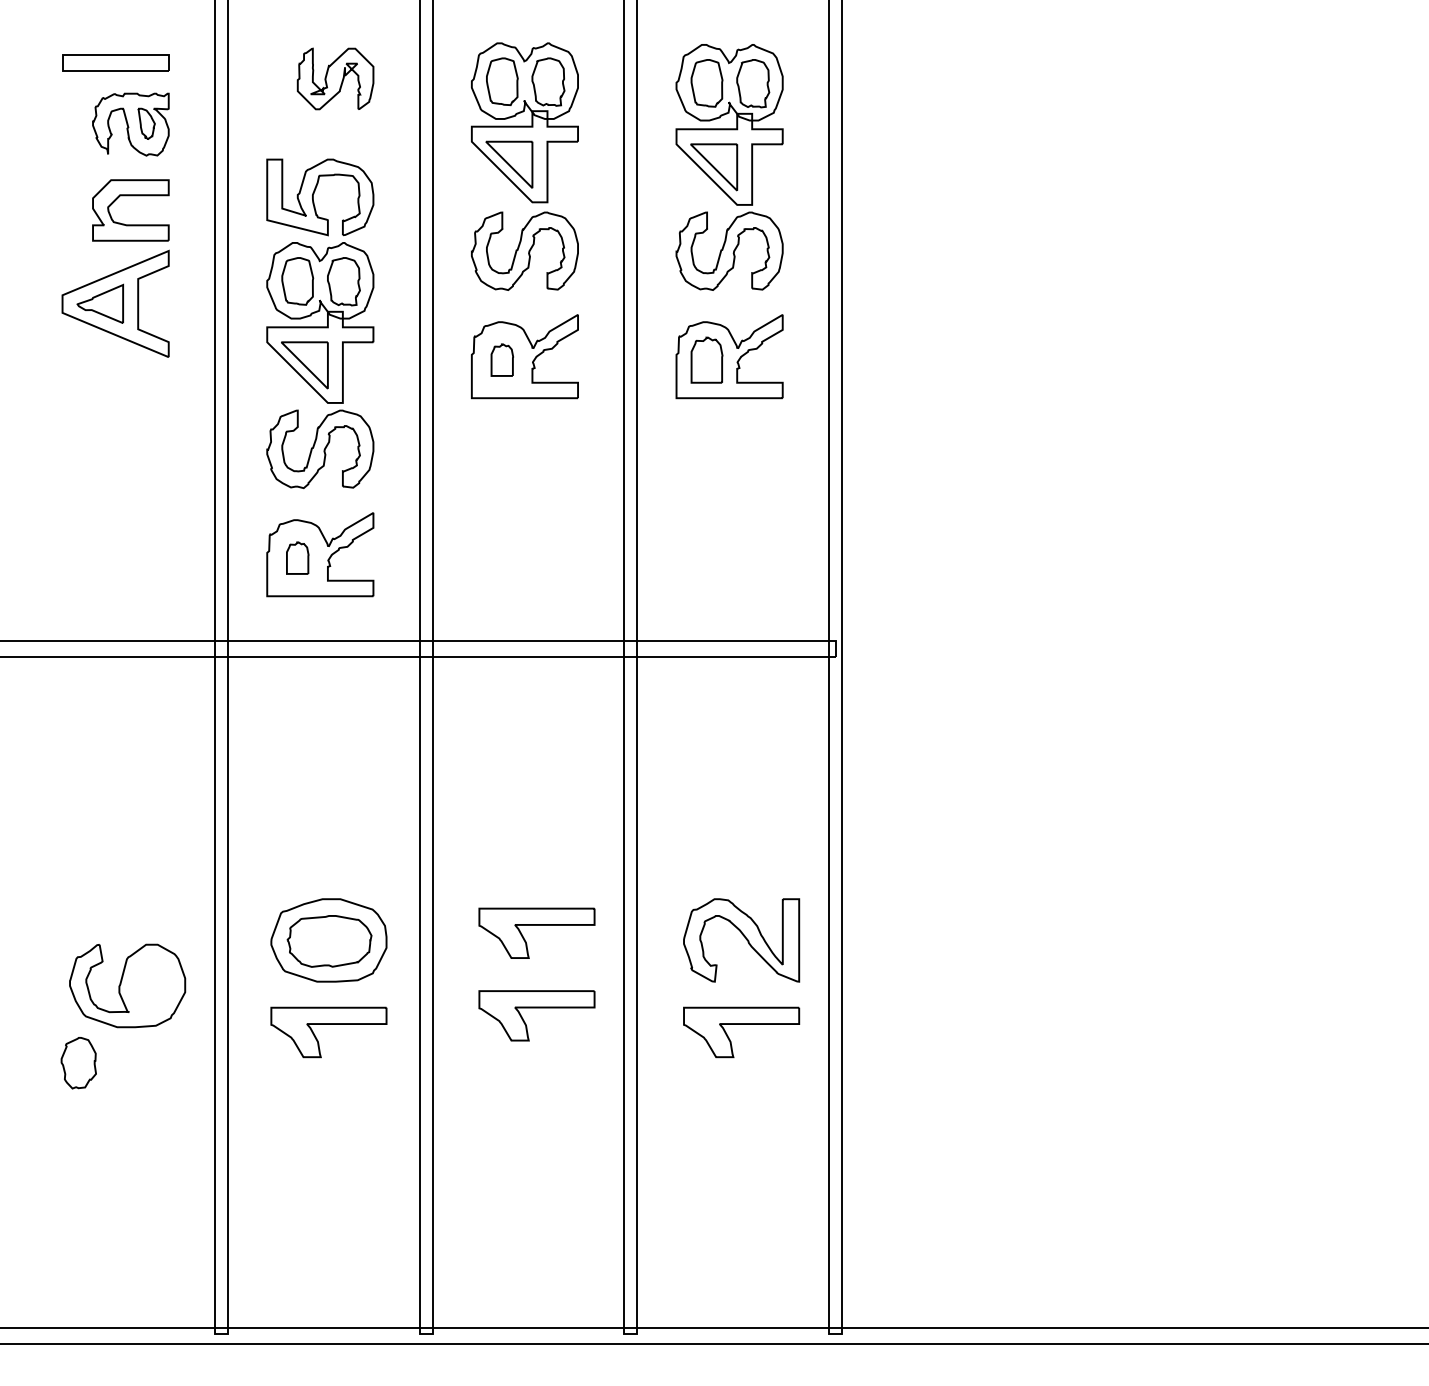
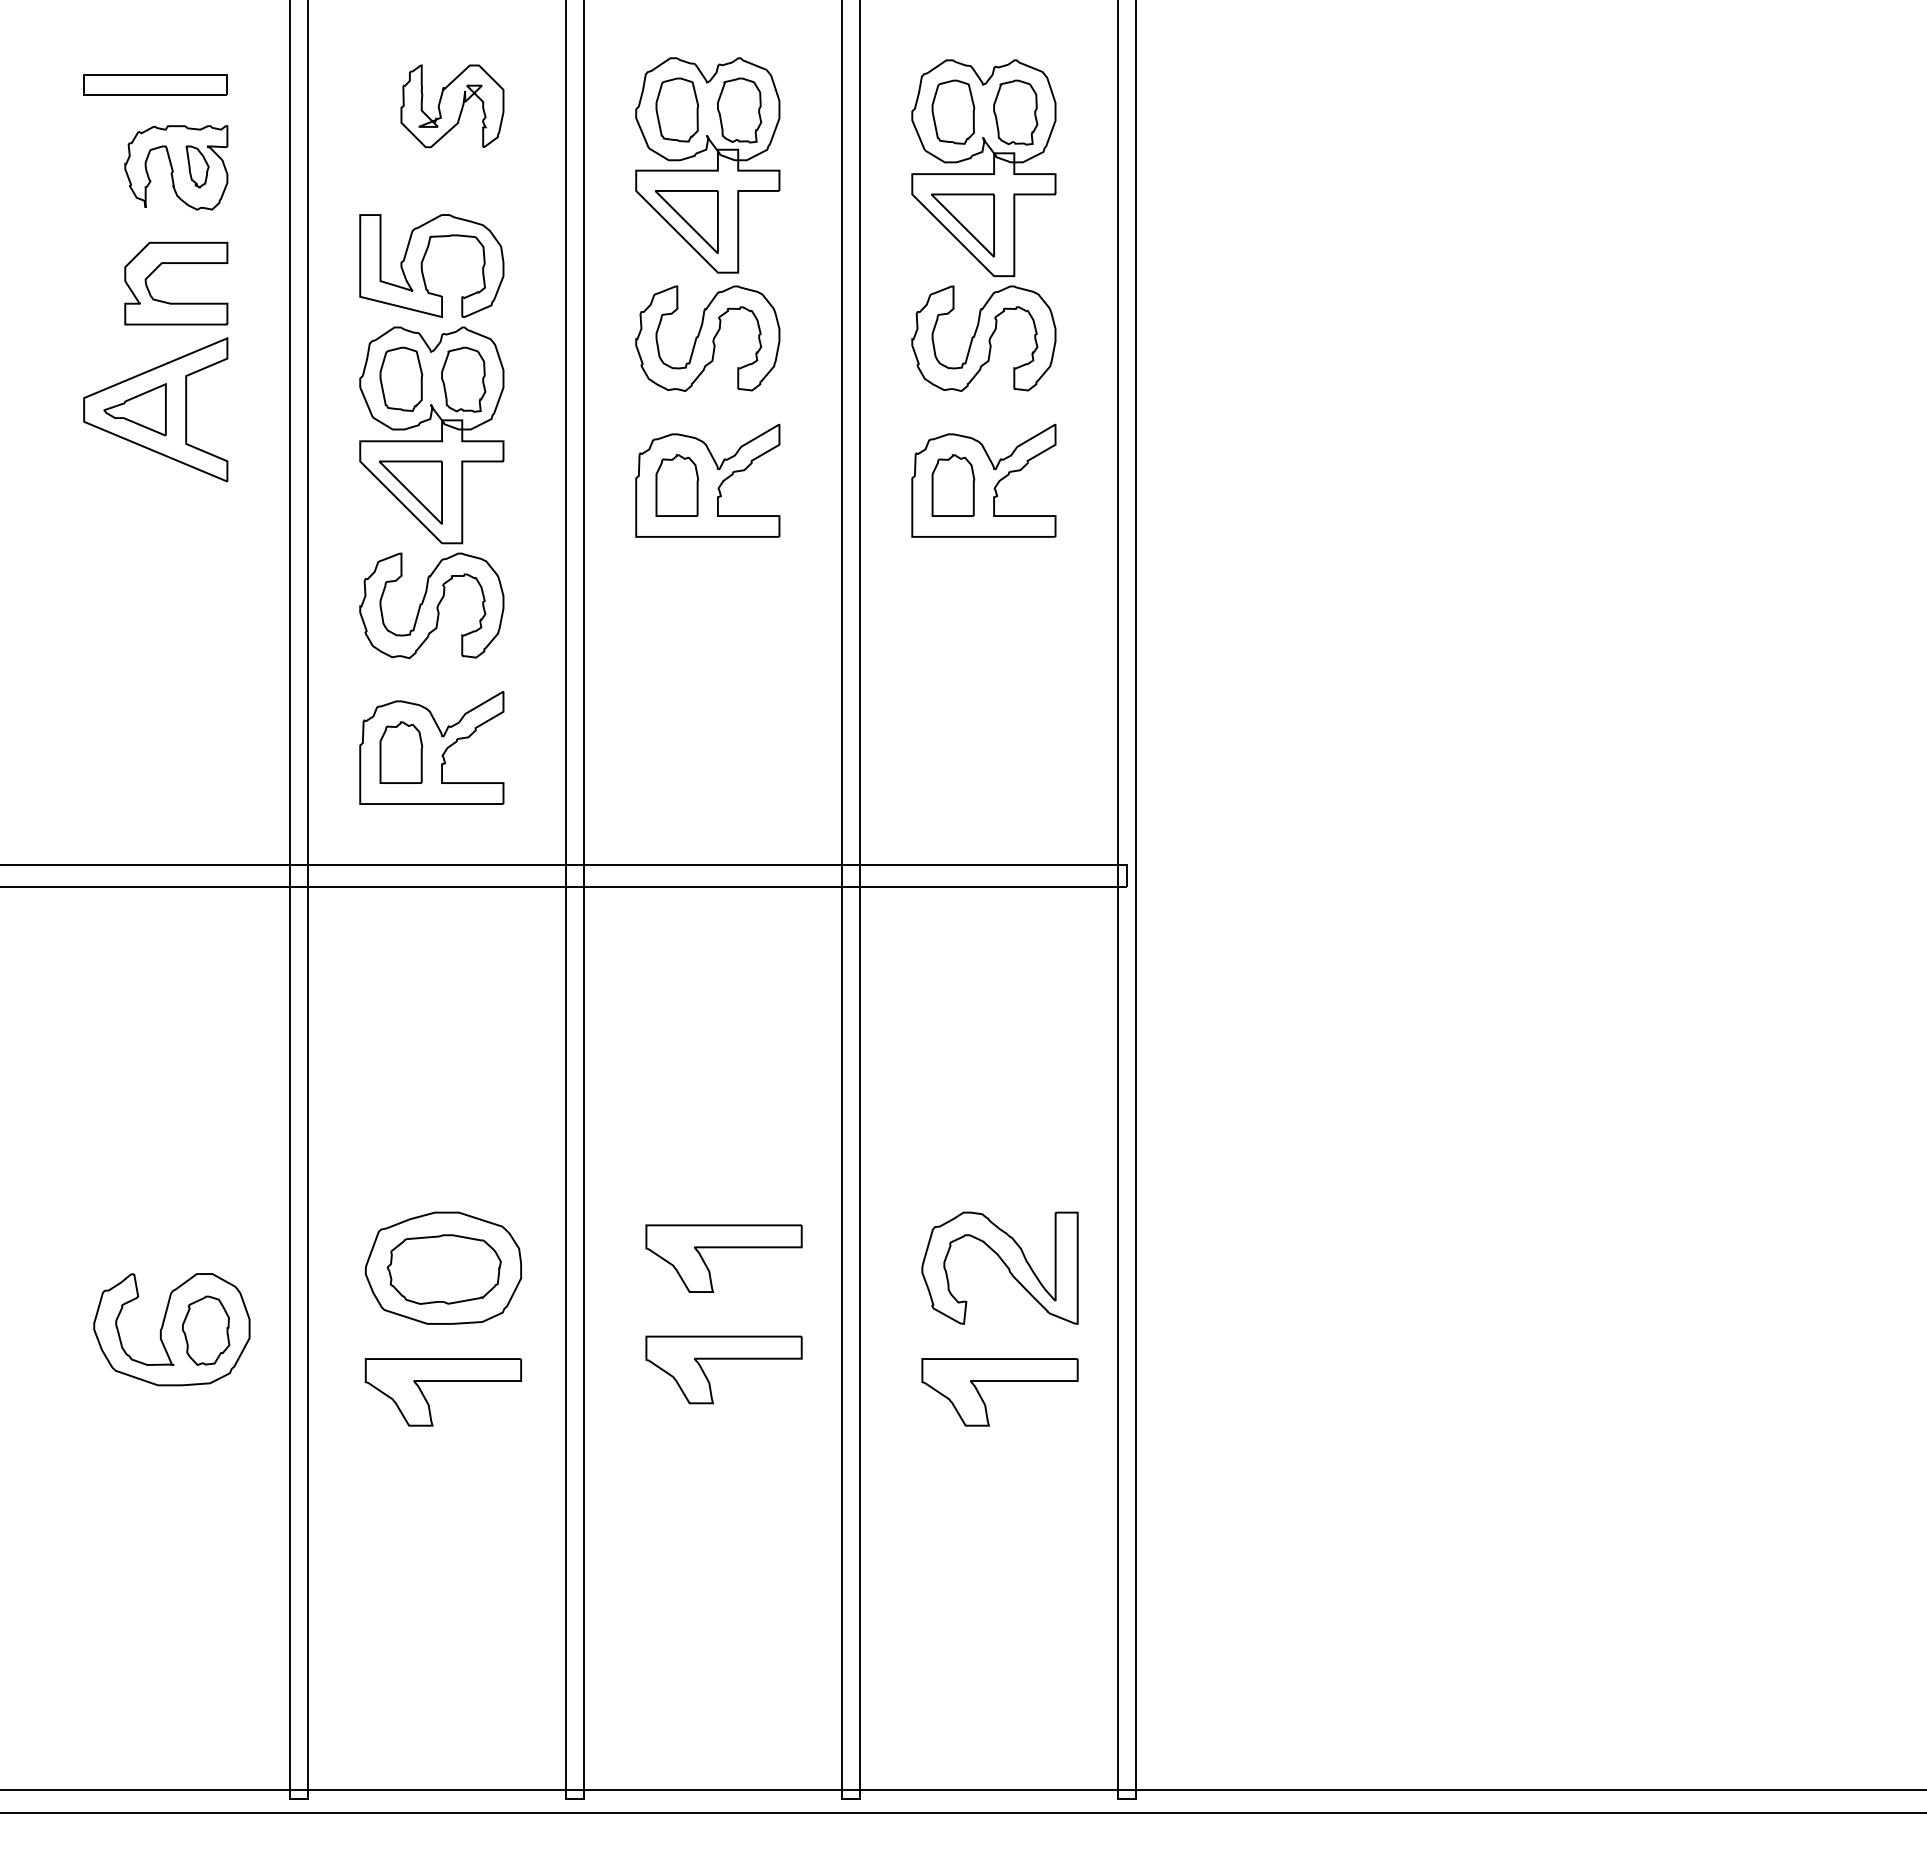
part: (502, 360) -> (677, 485), size x1.43
part: (297, 558) -> (401, 752), size x1.43
part: (79, 1062) -> (206, 1330), moved

